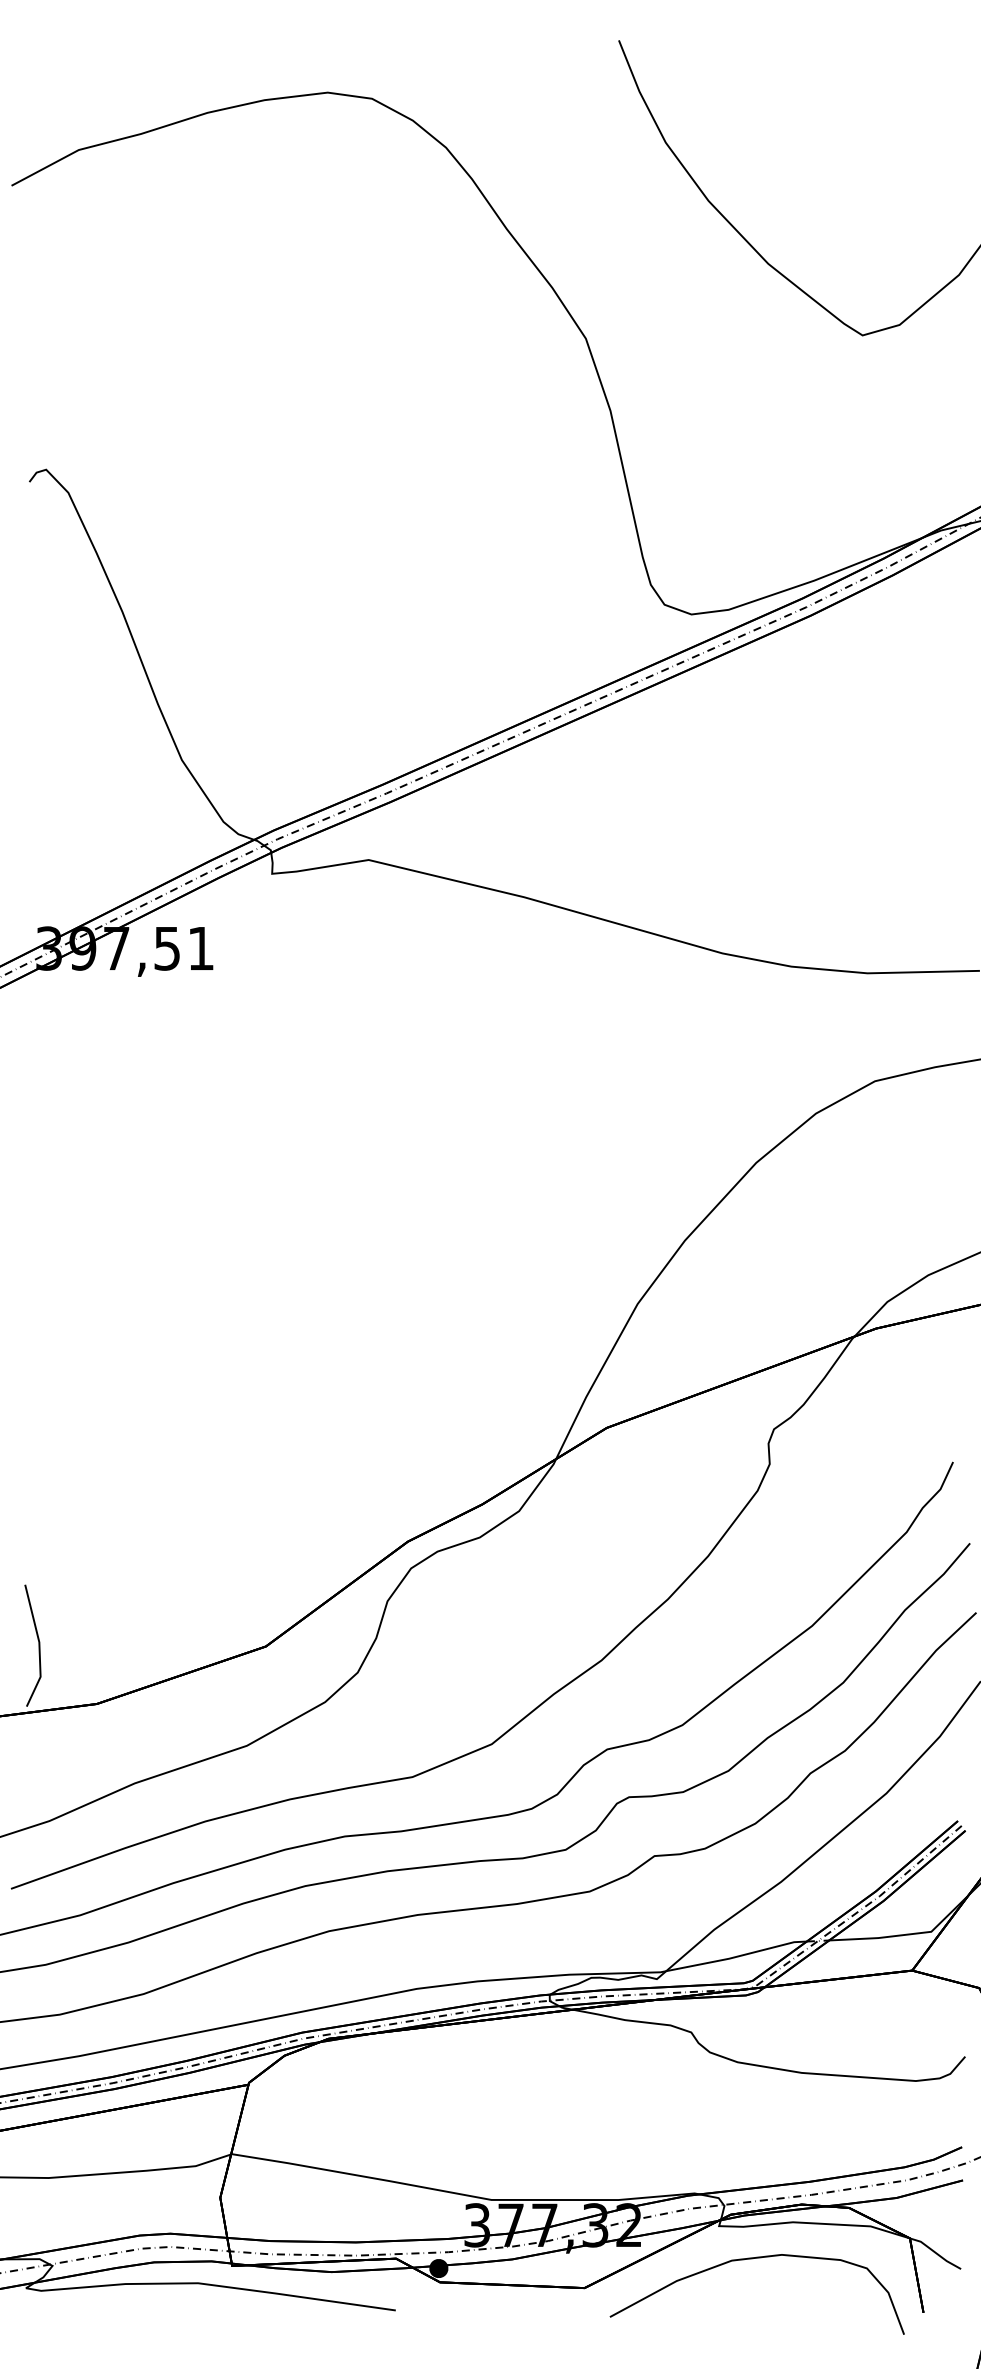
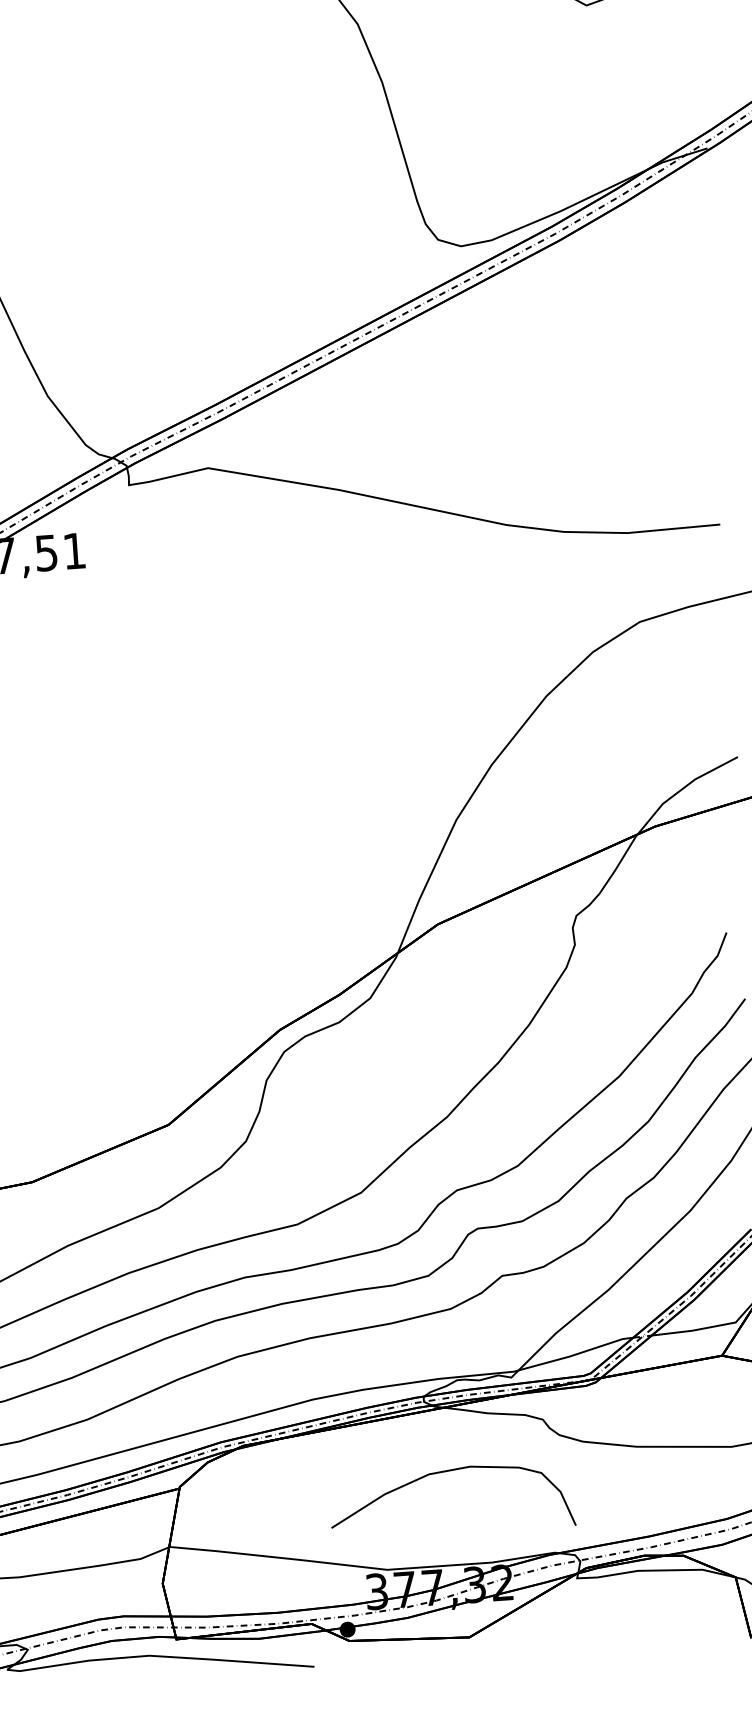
curve: (752, 2259) -> (446, 1472), moved

